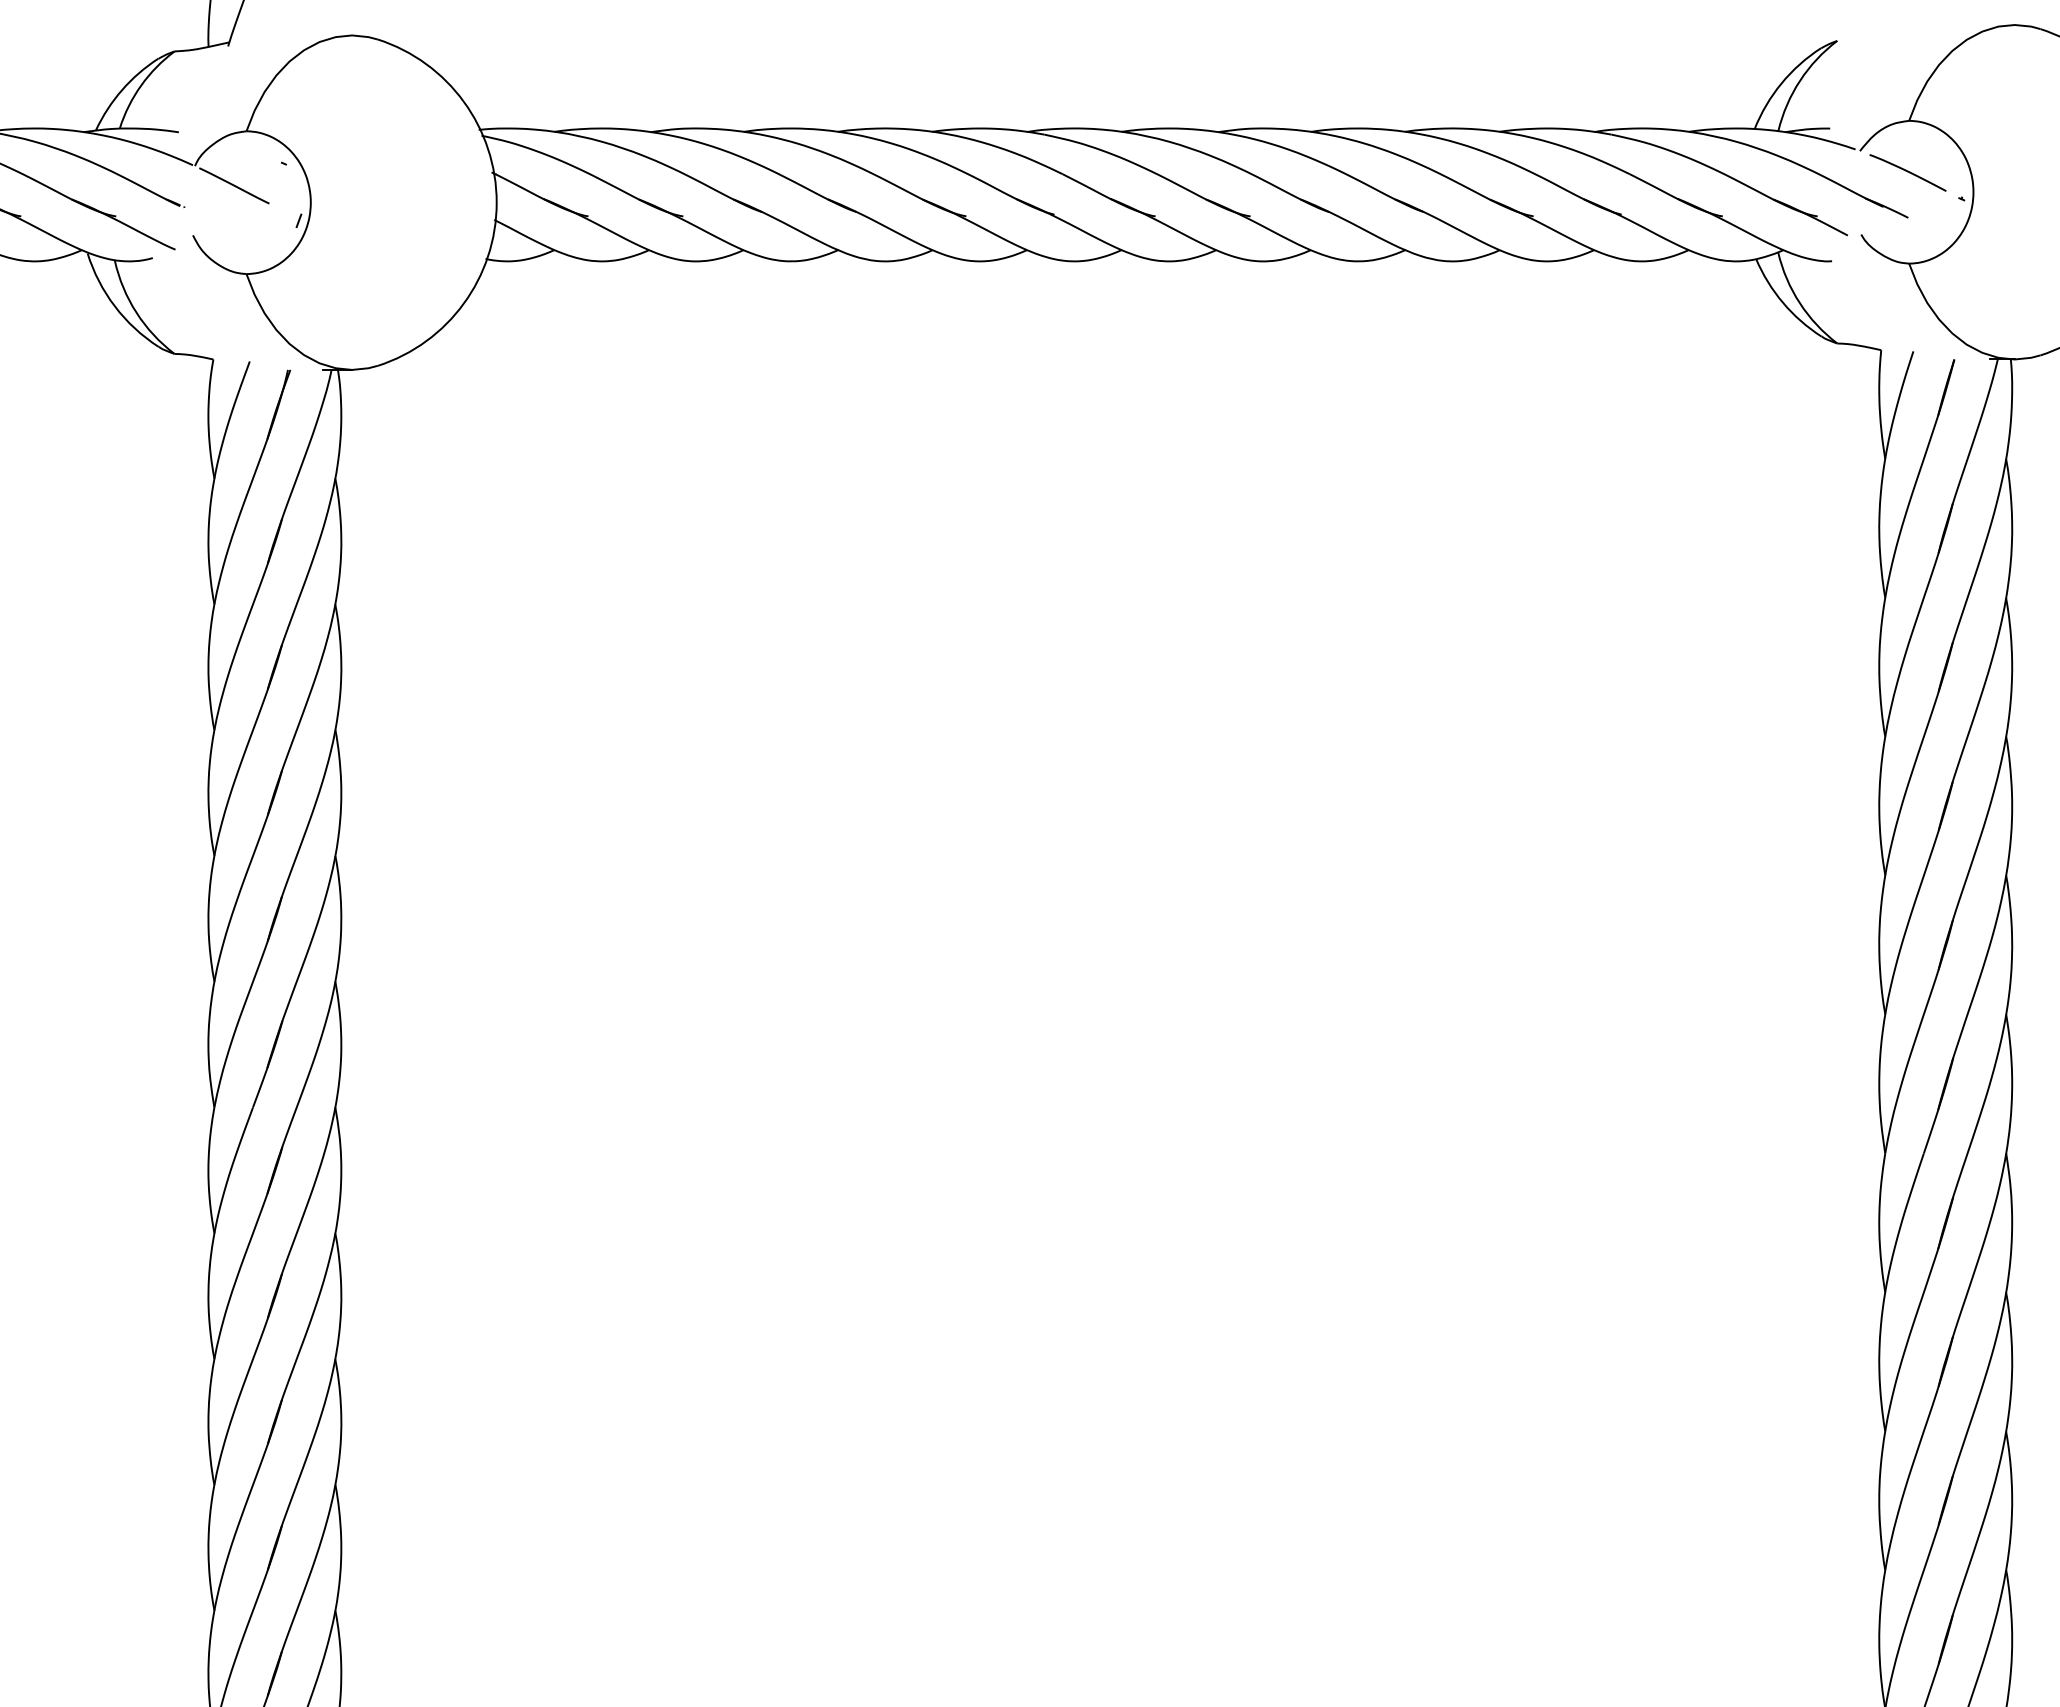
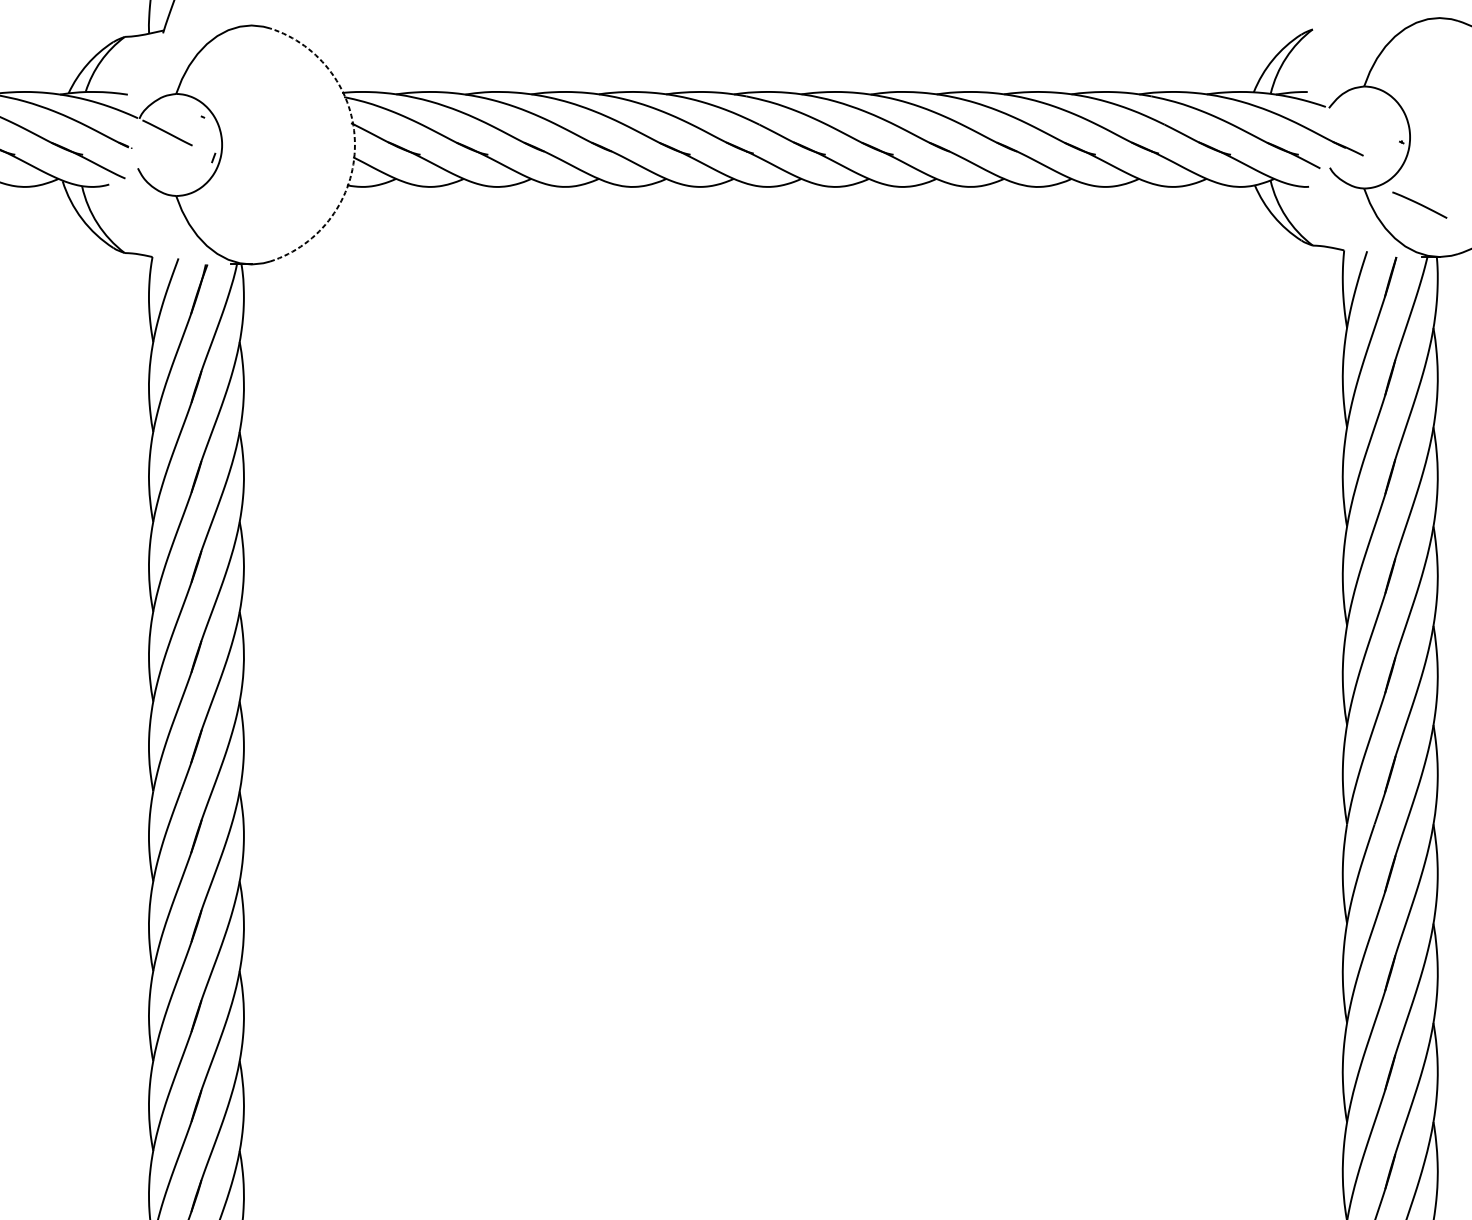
curve: (1907, 172) -> (1419, 204), moved
arc: (496, 202) -> (354, 144), solid -> dashed

